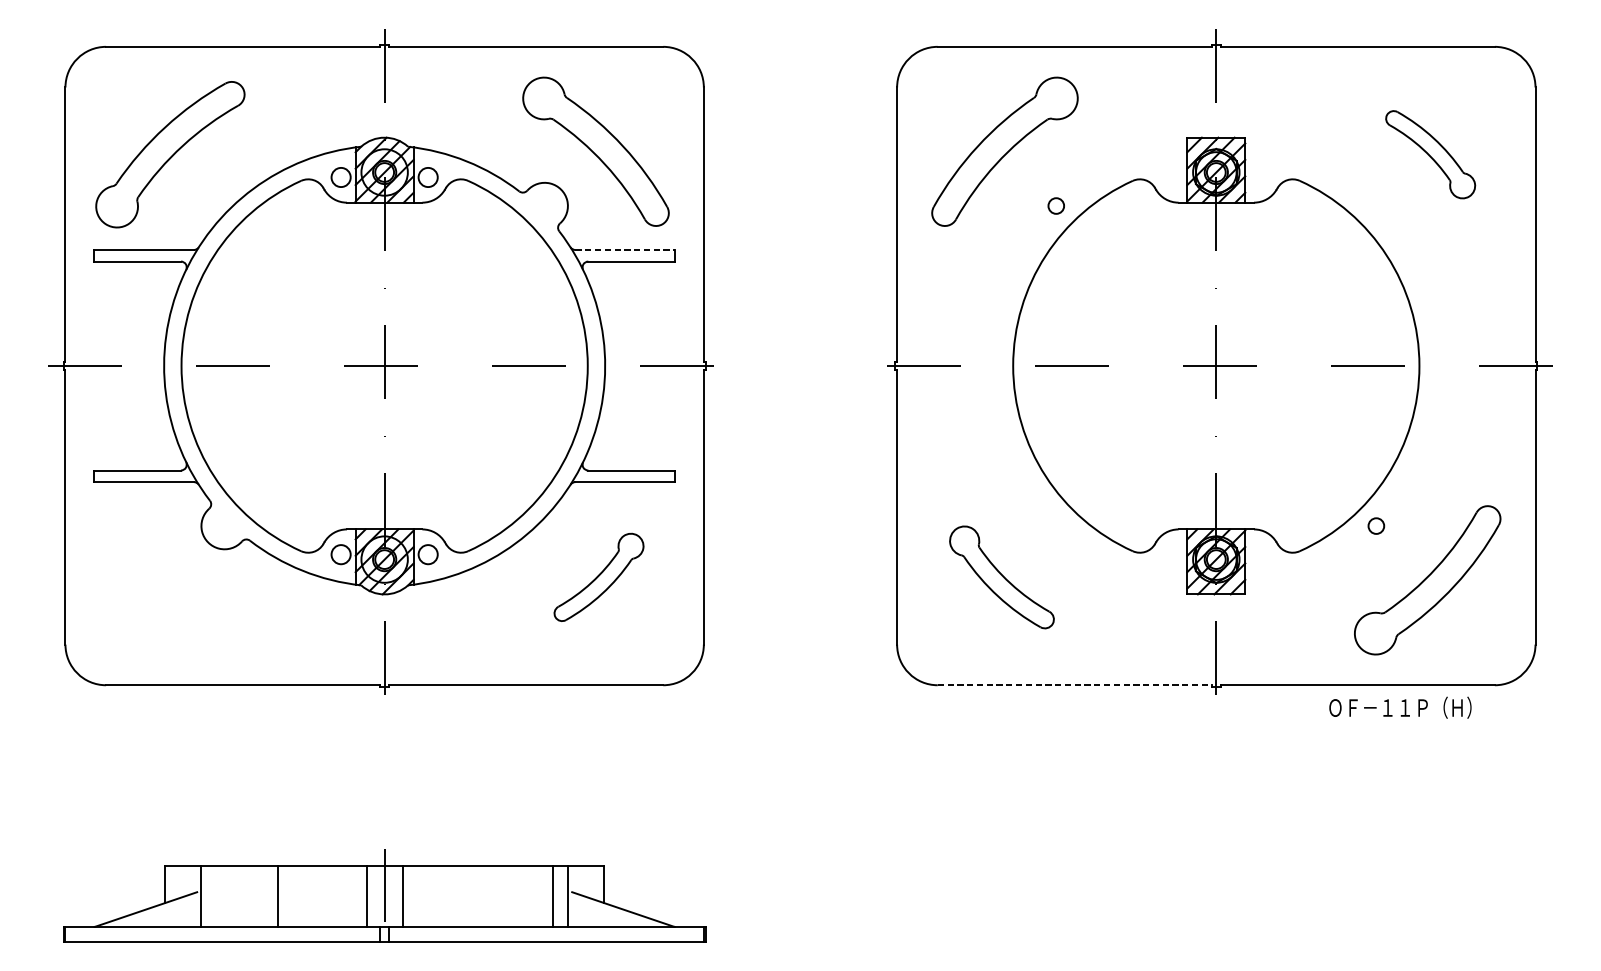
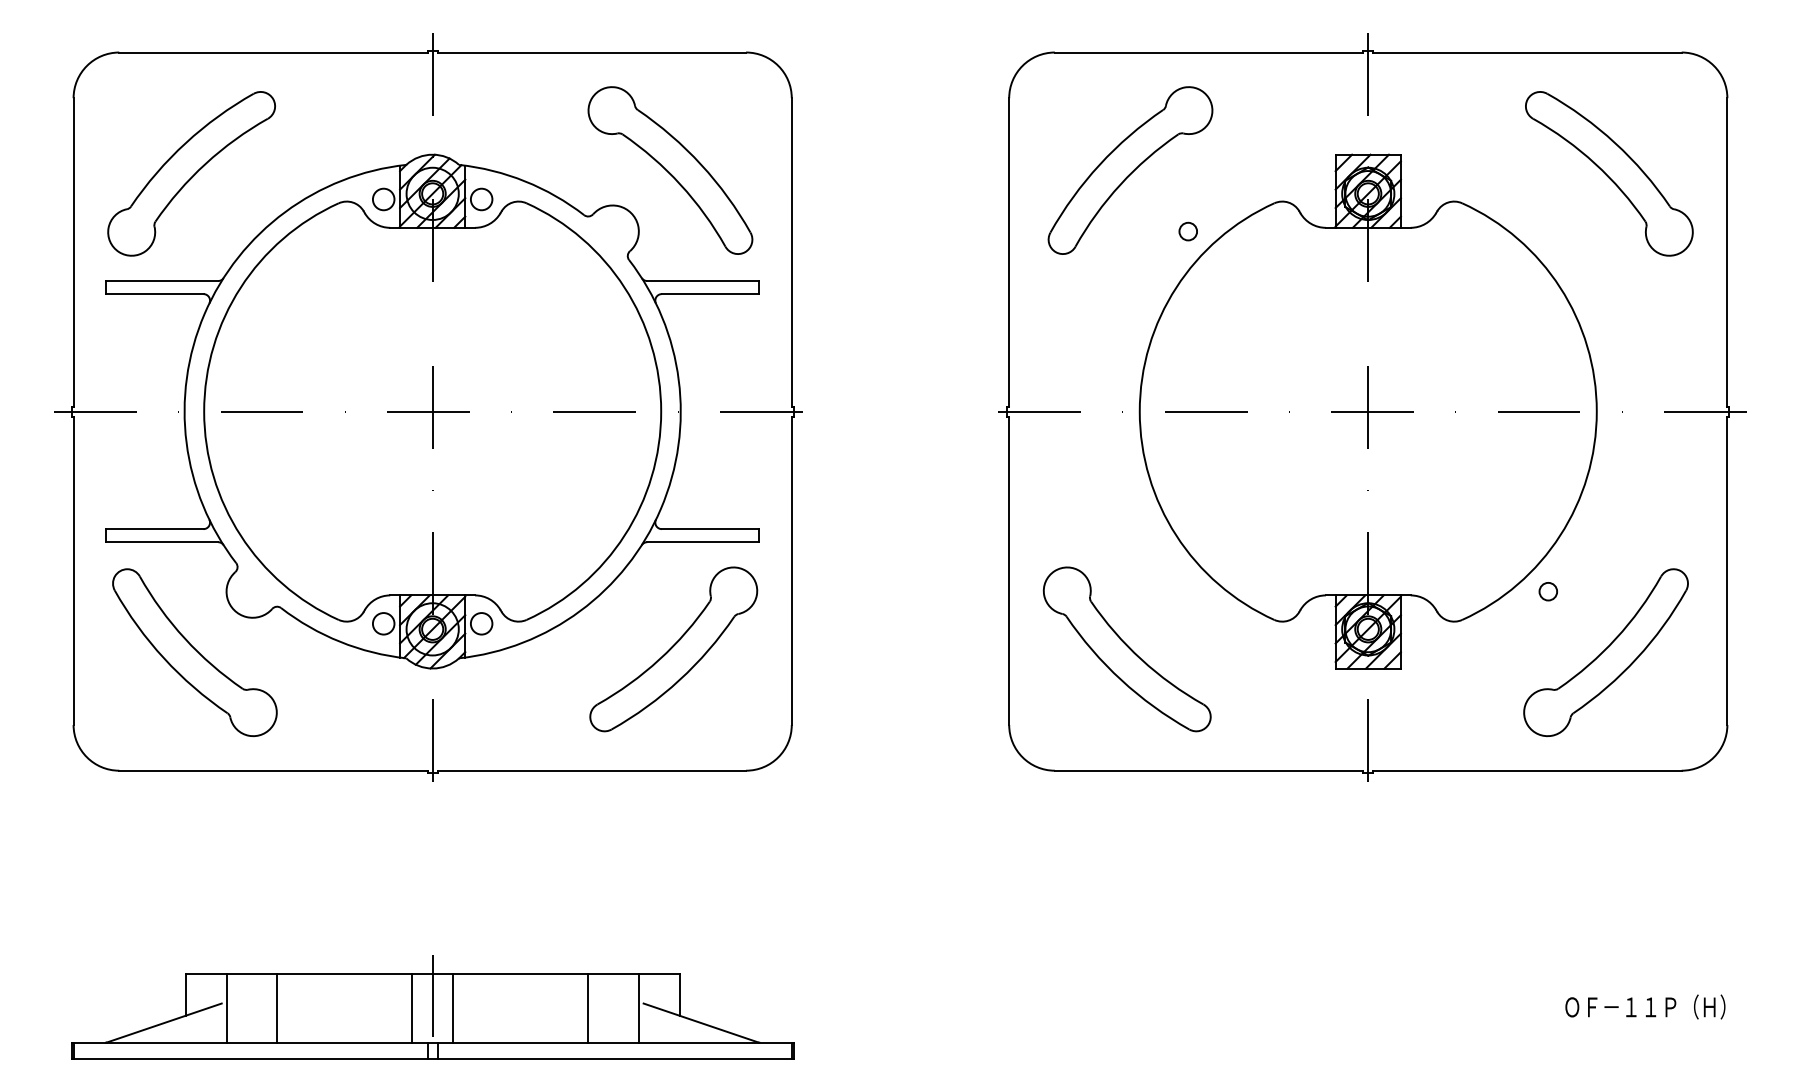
part: (1430, 154) -> (1609, 173), size x1.67
line: (625, 250) -> (703, 281), dashed -> solid
part: (598, 577) -> (673, 649), size x1.67
part: (1001, 577) -> (1126, 649), size x1.43
part: (172, 580) -> (194, 652), added
line: (1075, 685) -> (1209, 770), dashed -> solid
text: (1400, 707) -> (1645, 1006), moved
line: (278, 896) -> (277, 1008), moved
line: (553, 896) -> (588, 1008), moved

